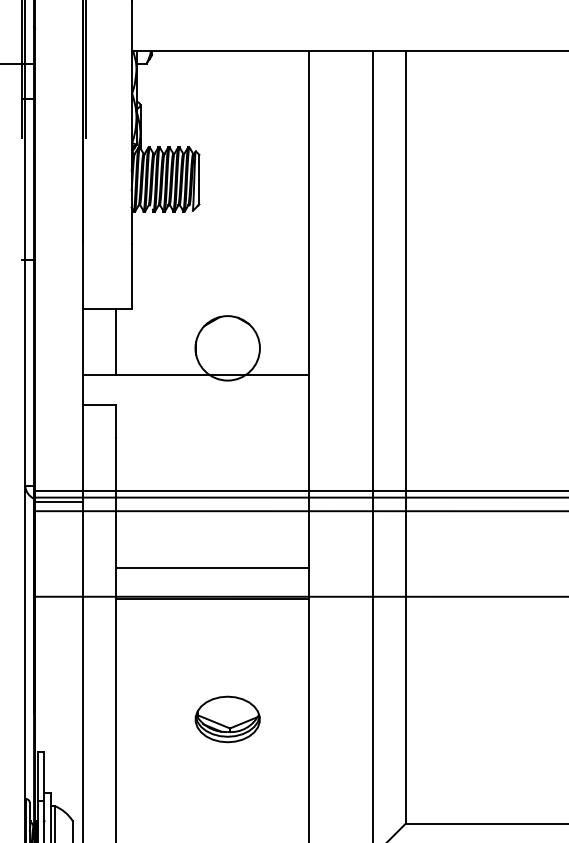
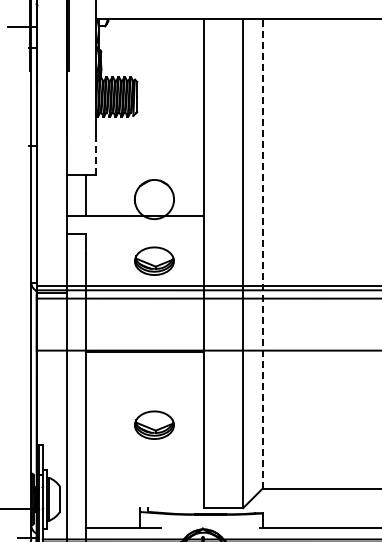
line: (132, 275) -> (96, 155), solid -> dashed
line: (405, 437) -> (262, 253), solid -> dashed
part: (227, 448) -> (154, 260), added
line: (211, 568) -> (144, 333), removed

